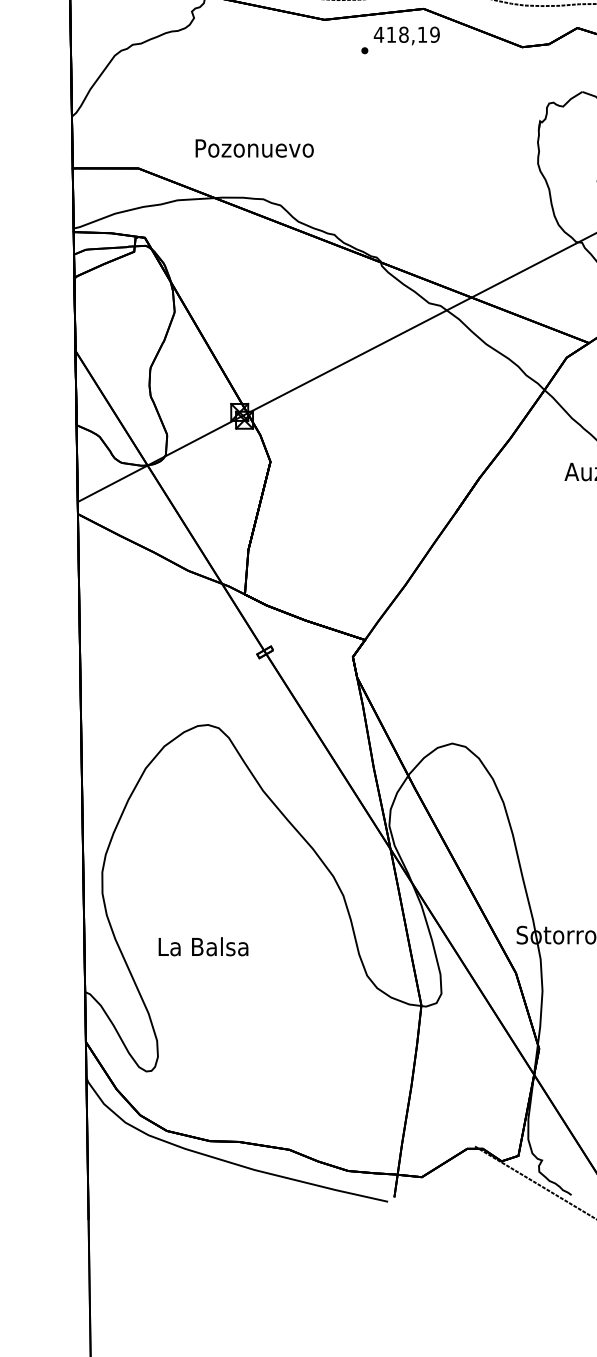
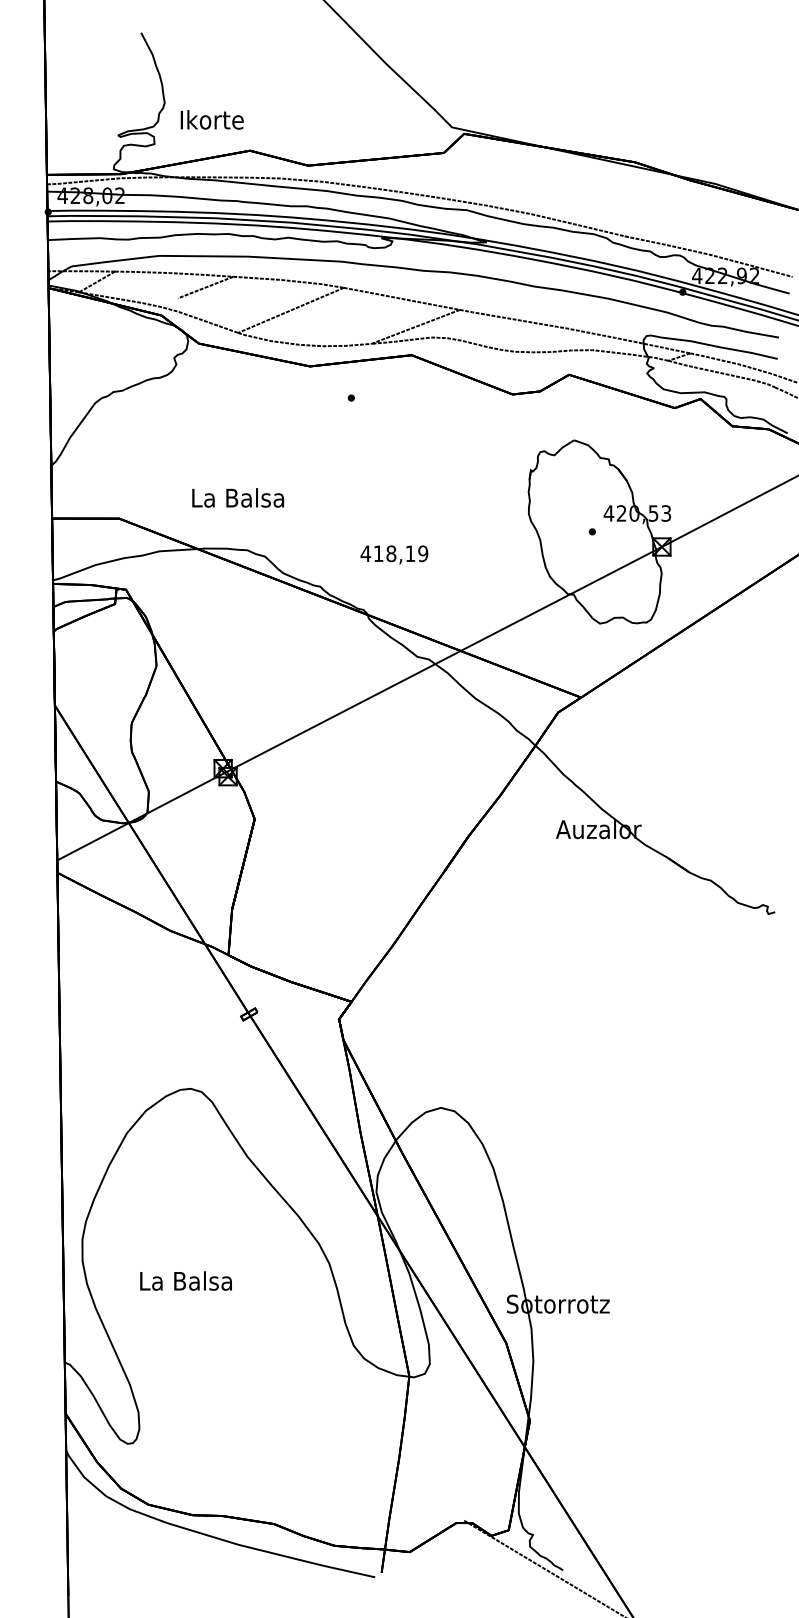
text: (406, 35) -> (394, 554), moved
text: (254, 147) -> (238, 497), Pozonuevo -> La Balsa
text: (202, 946) -> (185, 1280), moved

